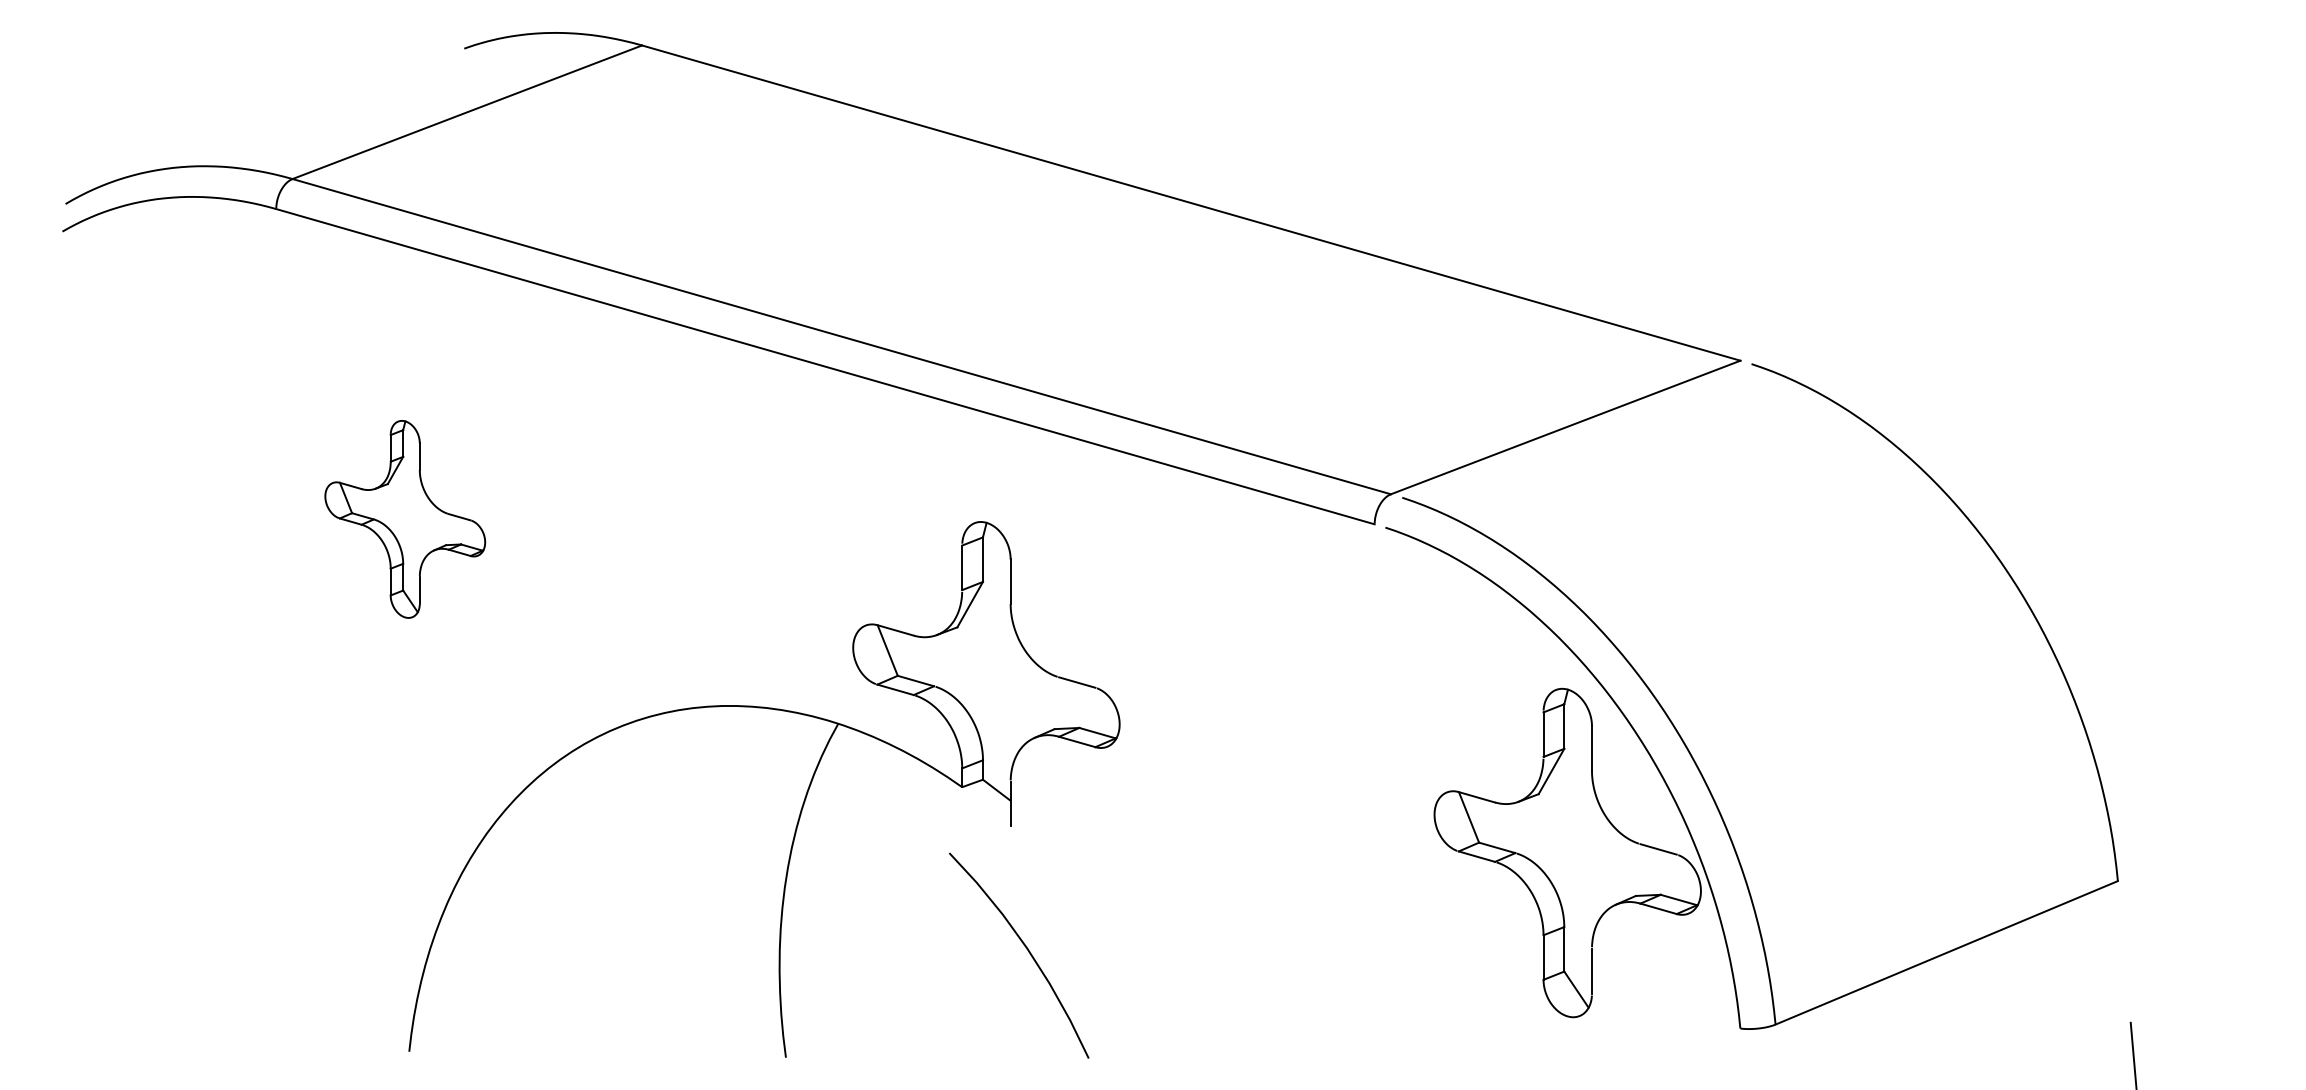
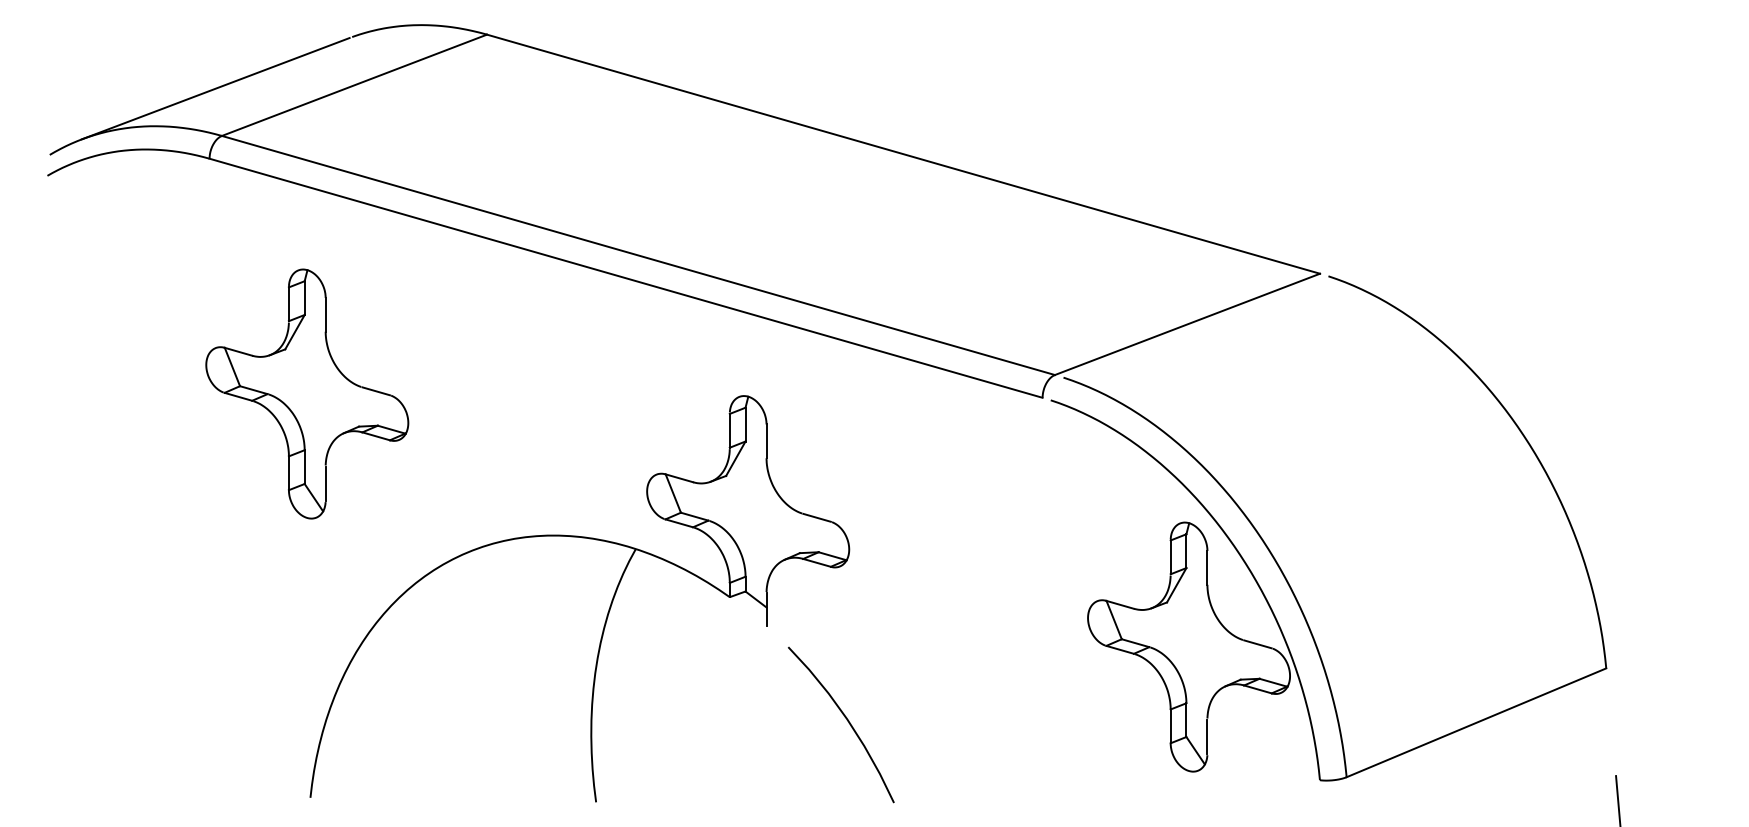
line: (283, 116) -> (215, 88), added
part: (405, 519) -> (307, 394), size x1.67
curve: (1026, 949) -> (846, 720), moved

